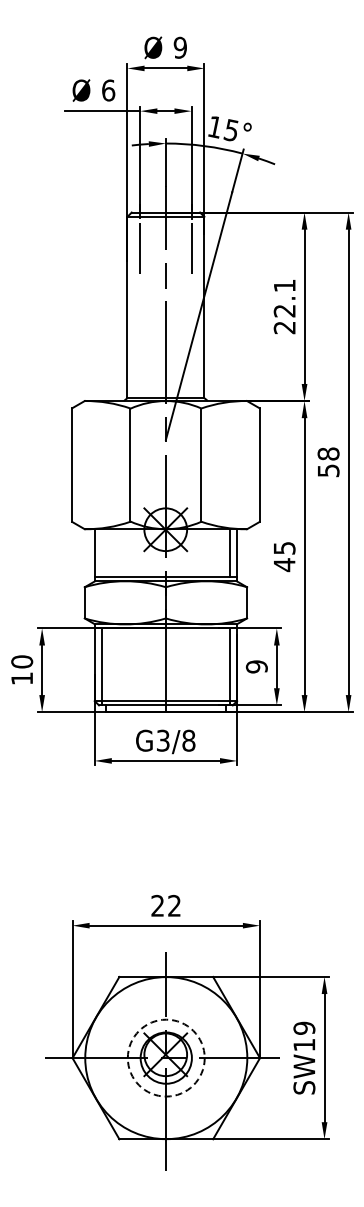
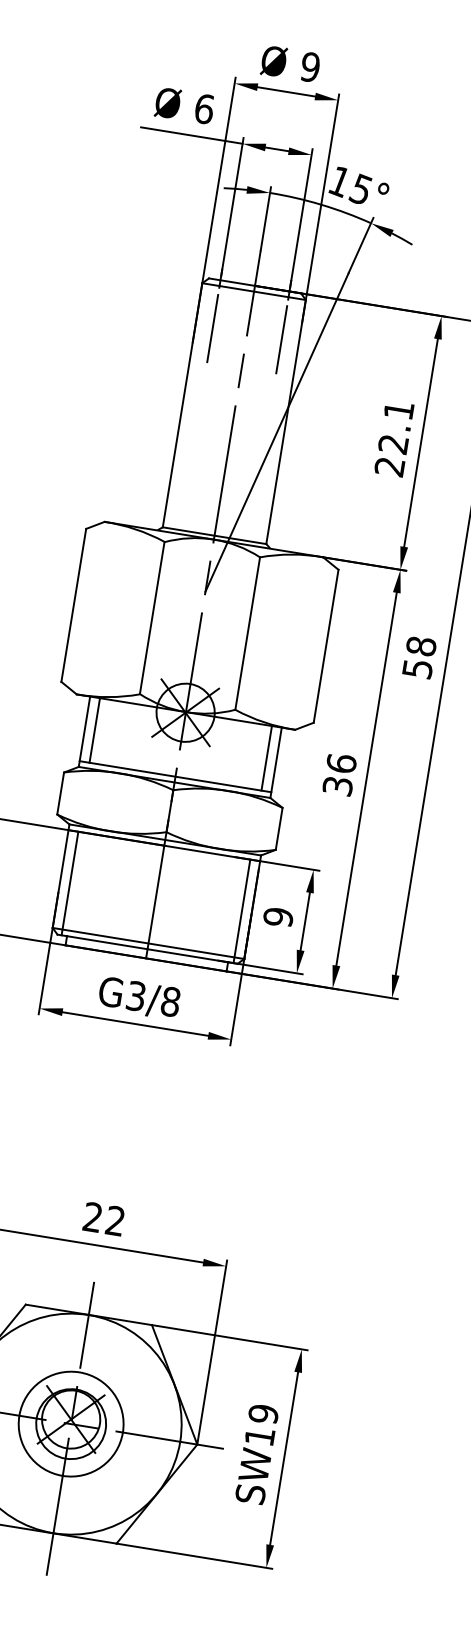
line: (102, 553) -> (95, 730), added
text: (284, 556) -> (339, 774), 45 -> 36
circle: (165, 1057) -> (70, 1423), dashed -> solid

